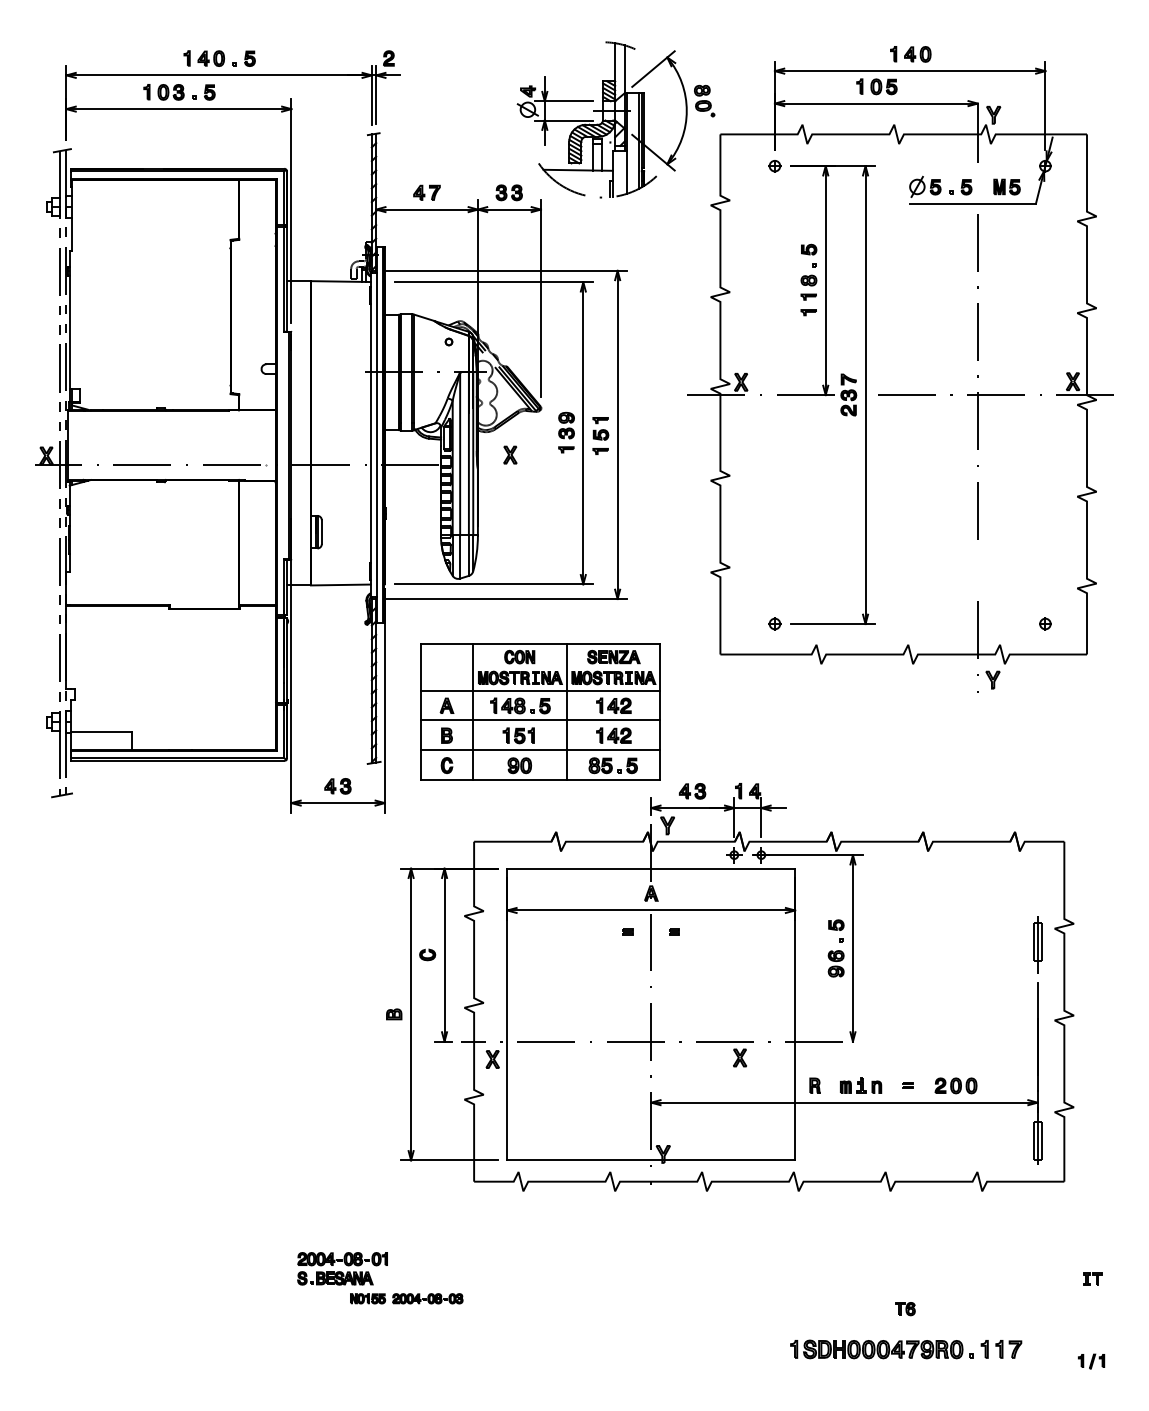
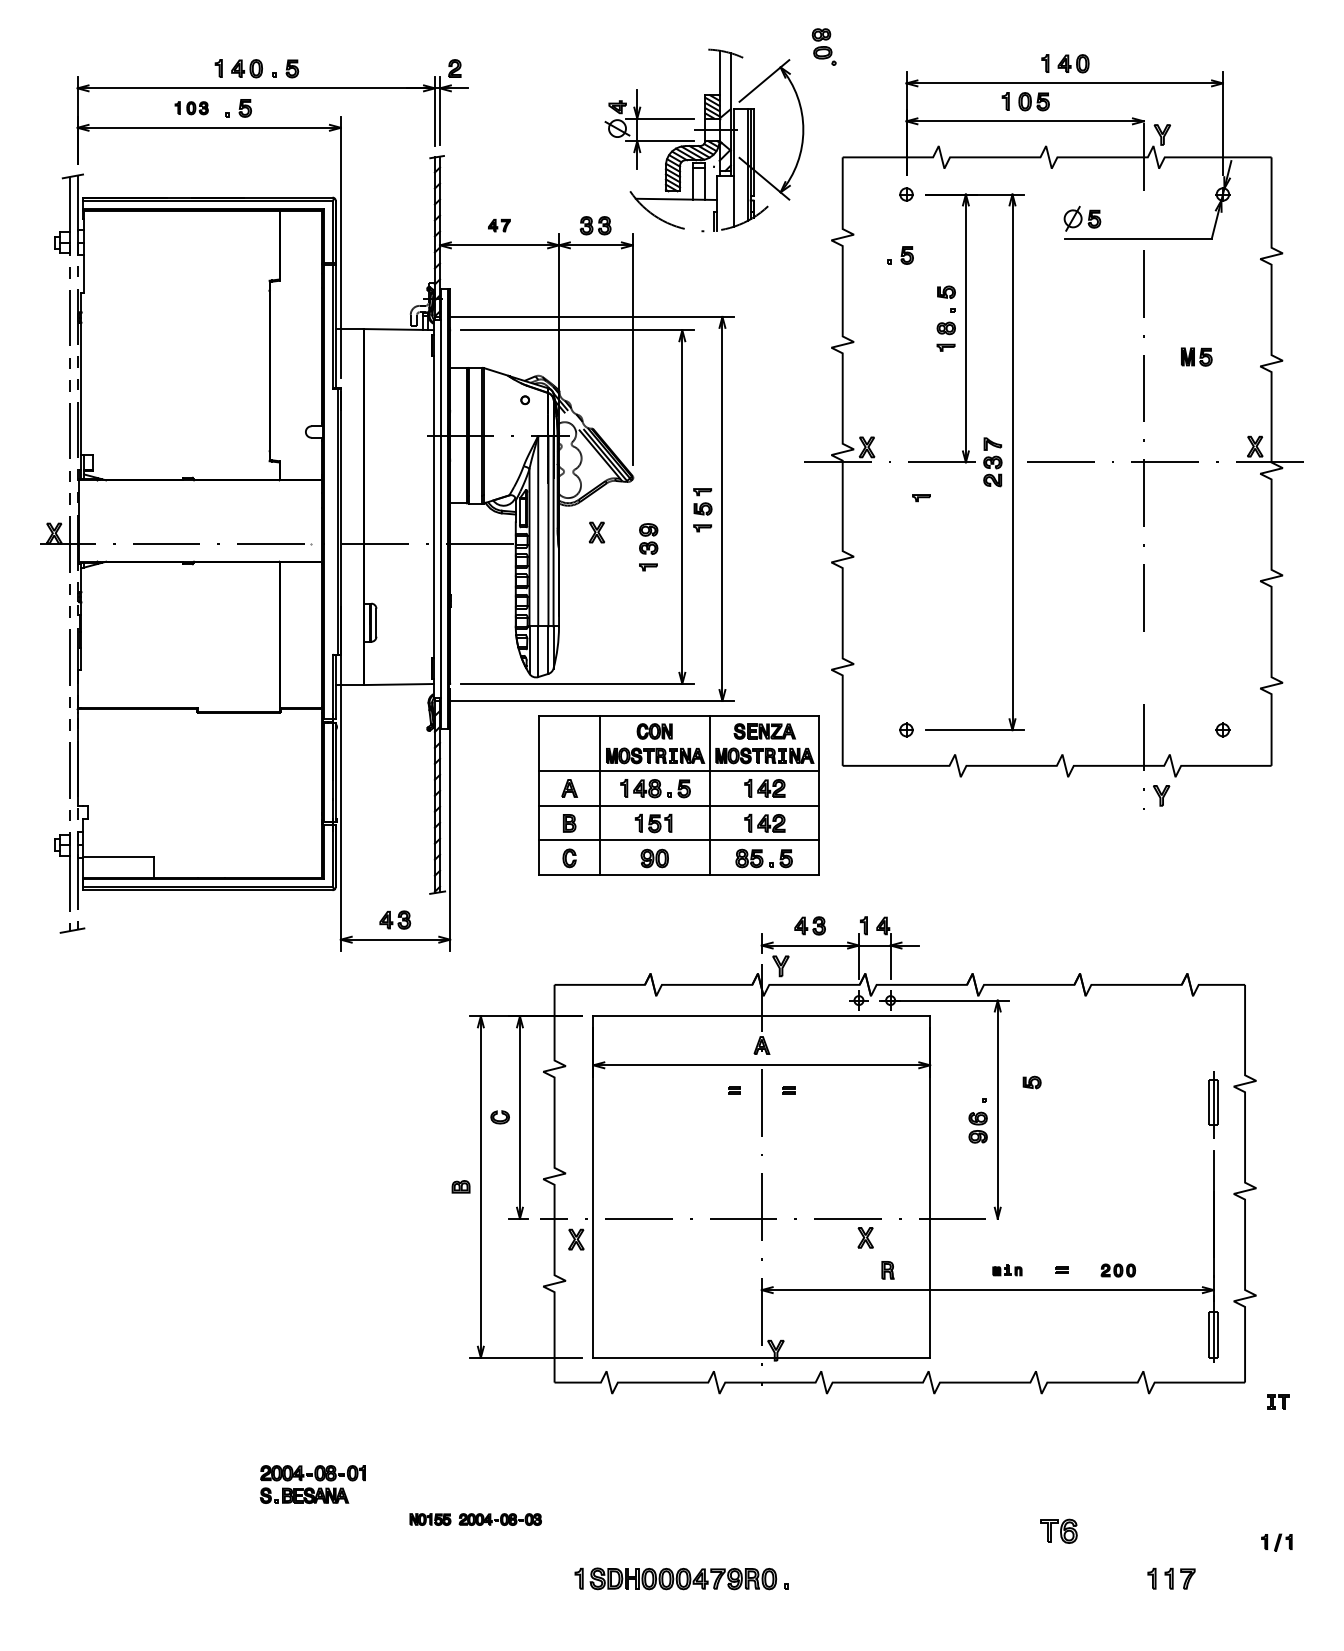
part: (163, 92) -> (191, 108), size x0.7
part: (704, 100) -> (824, 46), moved
part: (1006, 186) -> (1196, 356), moved
part: (960, 187) -> (900, 255), moved
part: (426, 192) -> (498, 225), size x0.7
part: (808, 312) -> (921, 497), moved
part: (566, 432) -> (648, 547), moved
part: (540, 711) -> (679, 795), moved
part: (836, 924) -> (1032, 1081), moved
part: (814, 1085) -> (887, 1270), moved
part: (861, 1085) -> (1007, 1270), size x0.6
part: (955, 1085) -> (1117, 1270), size x0.7
part: (342, 1268) -> (312, 1484), moved
part: (1092, 1278) -> (1278, 1401), moved
part: (905, 1309) -> (1059, 1532), size x1.6
part: (881, 1349) -> (681, 1578), moved
part: (1091, 1361) -> (1276, 1542), moved

